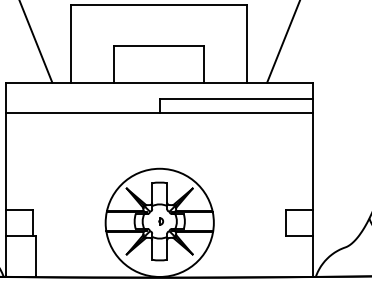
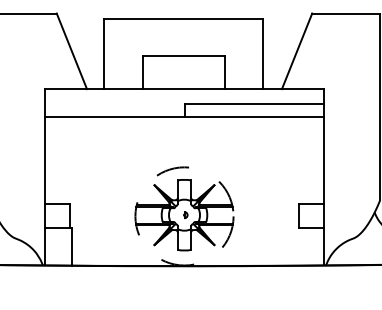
circle: (159, 222) -> (184, 216), solid -> dashed

